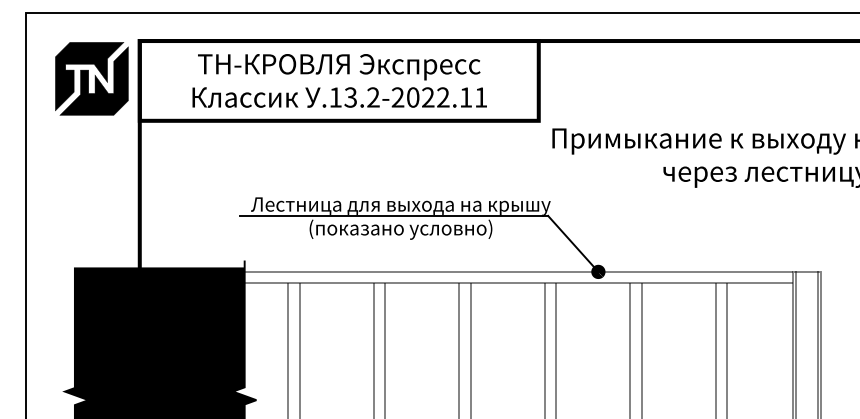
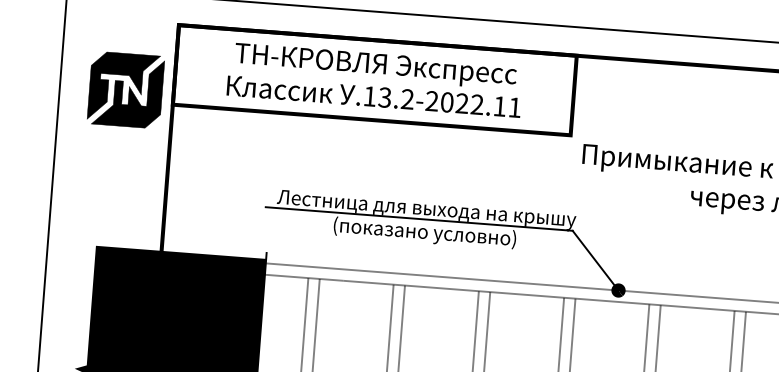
part: (91, 78) -> (125, 89), moved

